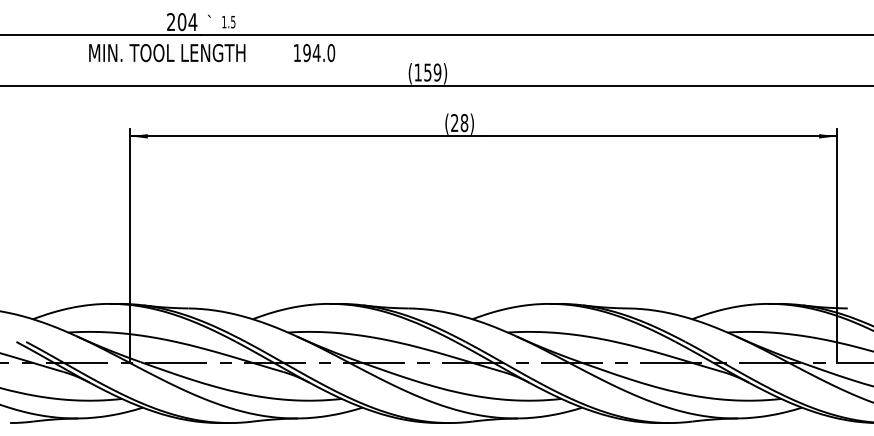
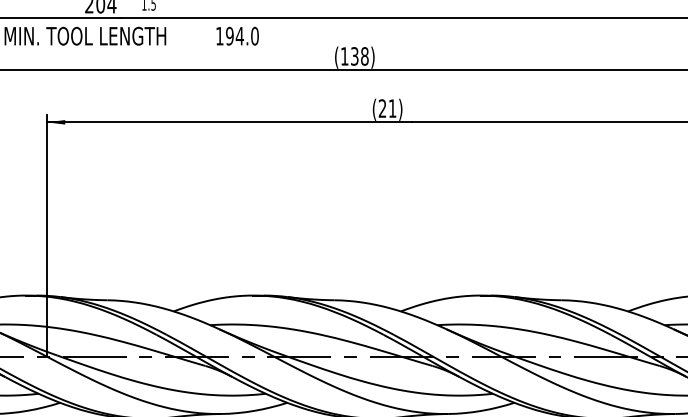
text: (432, 72) -> (359, 56), (159) -> (138)
text: (464, 123) -> (392, 109), (28) -> (21)

